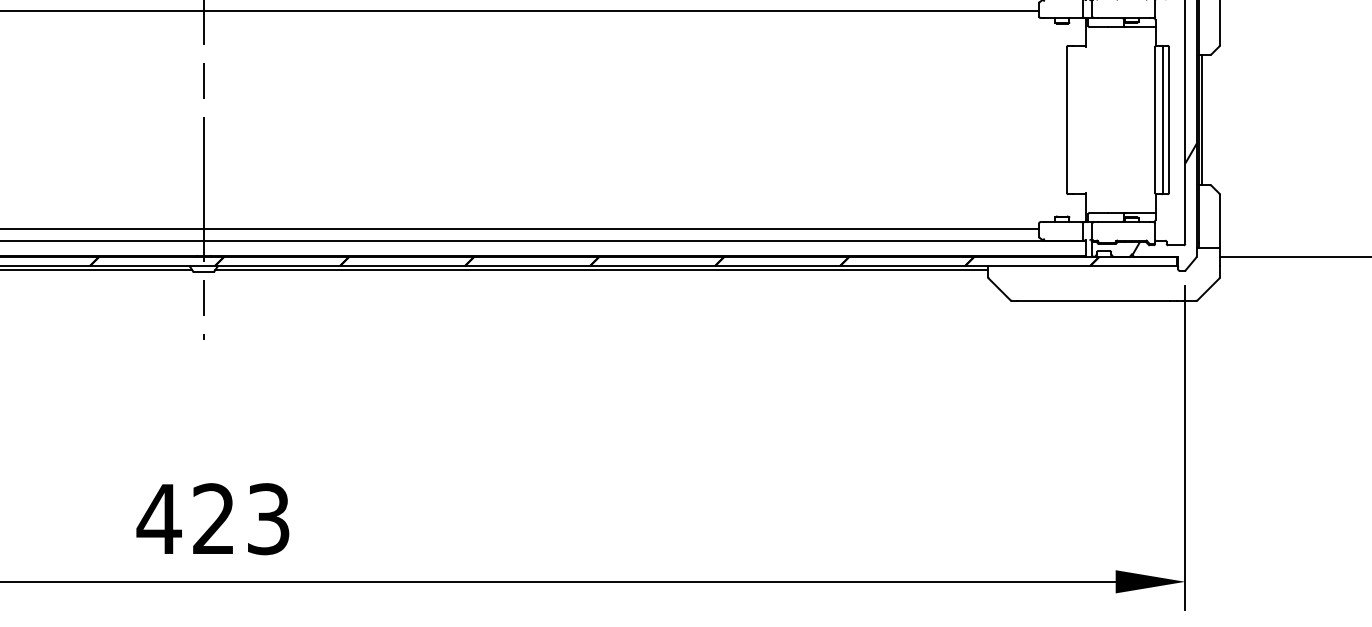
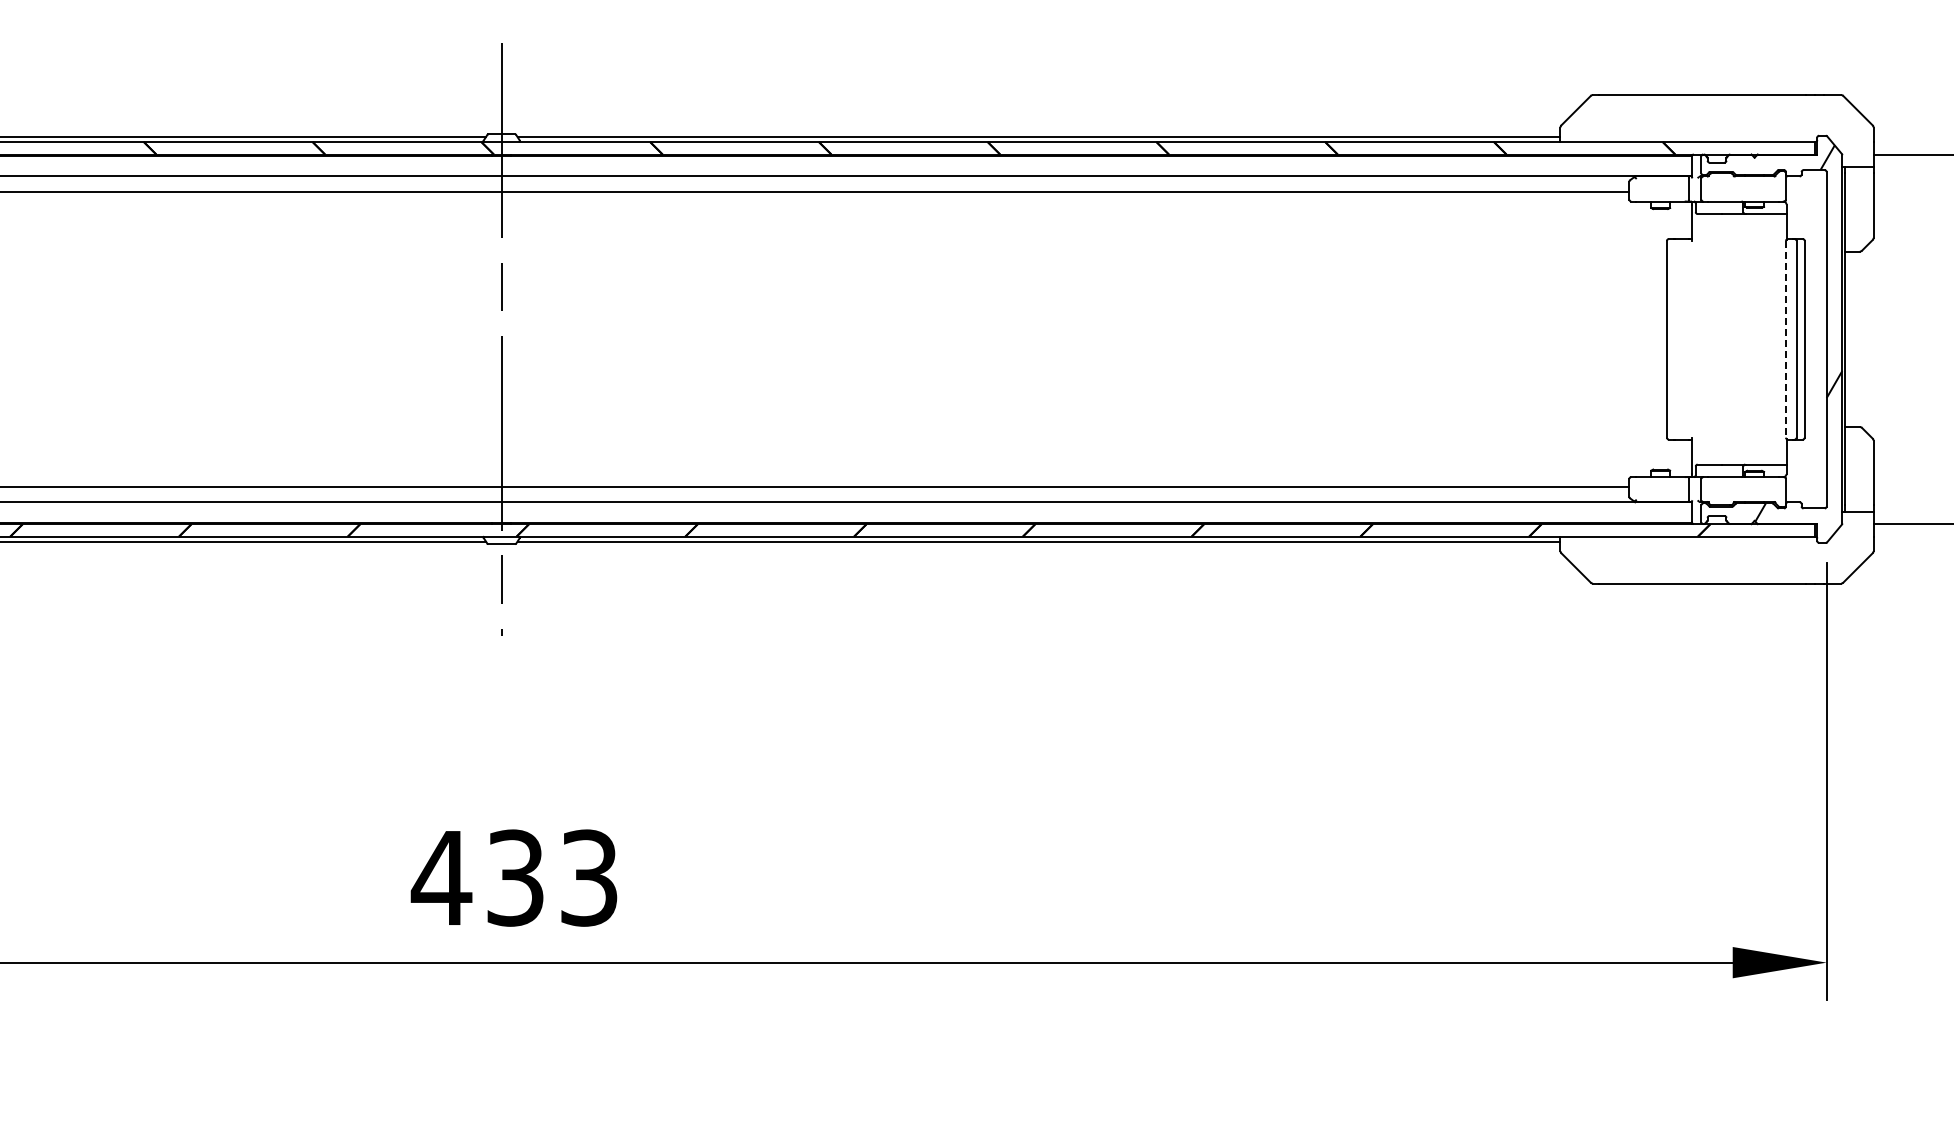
line: (1154, 120) -> (1785, 339), solid -> dashed
line: (1201, 120) -> (1848, 339), removed
text: (213, 518) -> (515, 877), 423 -> 433

